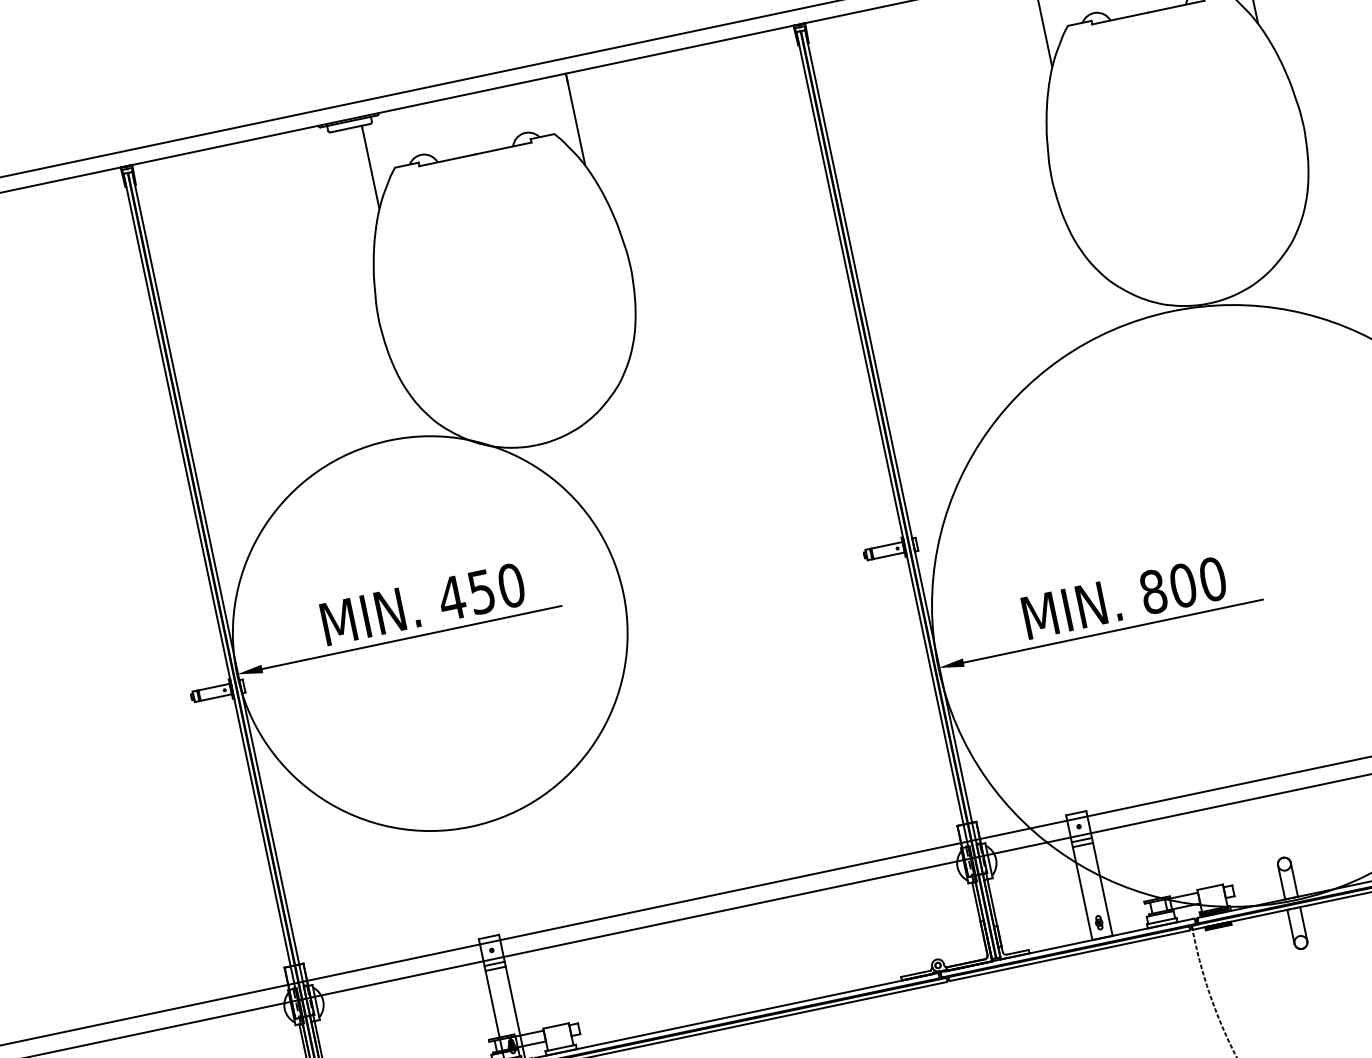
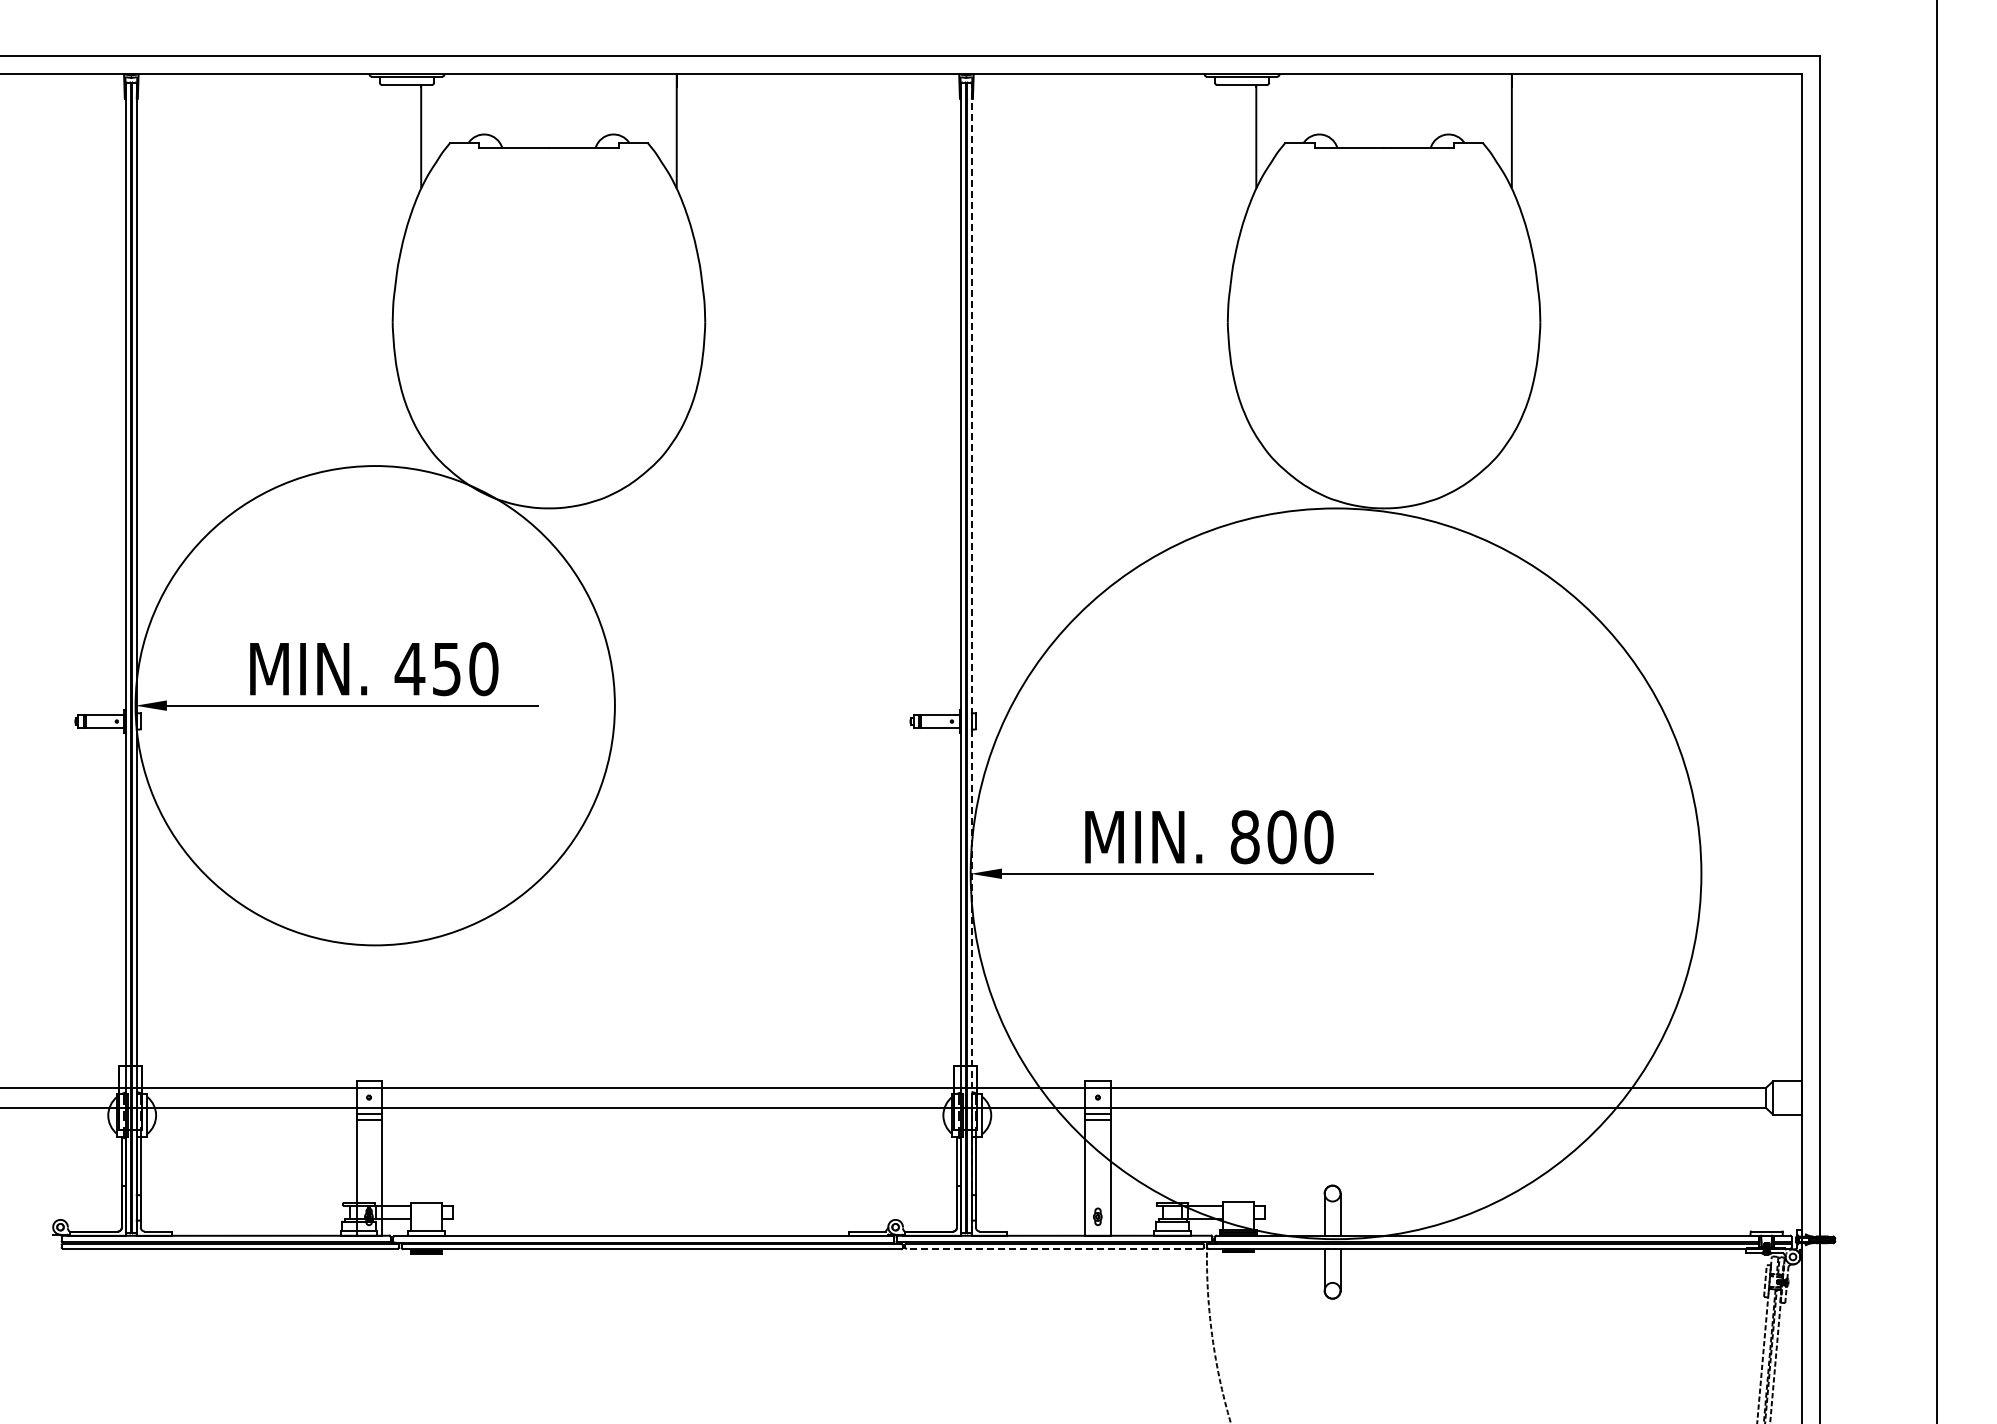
line: (902, 493) -> (971, 657), solid -> dashed
line: (1069, 955) -> (1054, 1248), solid -> dashed

